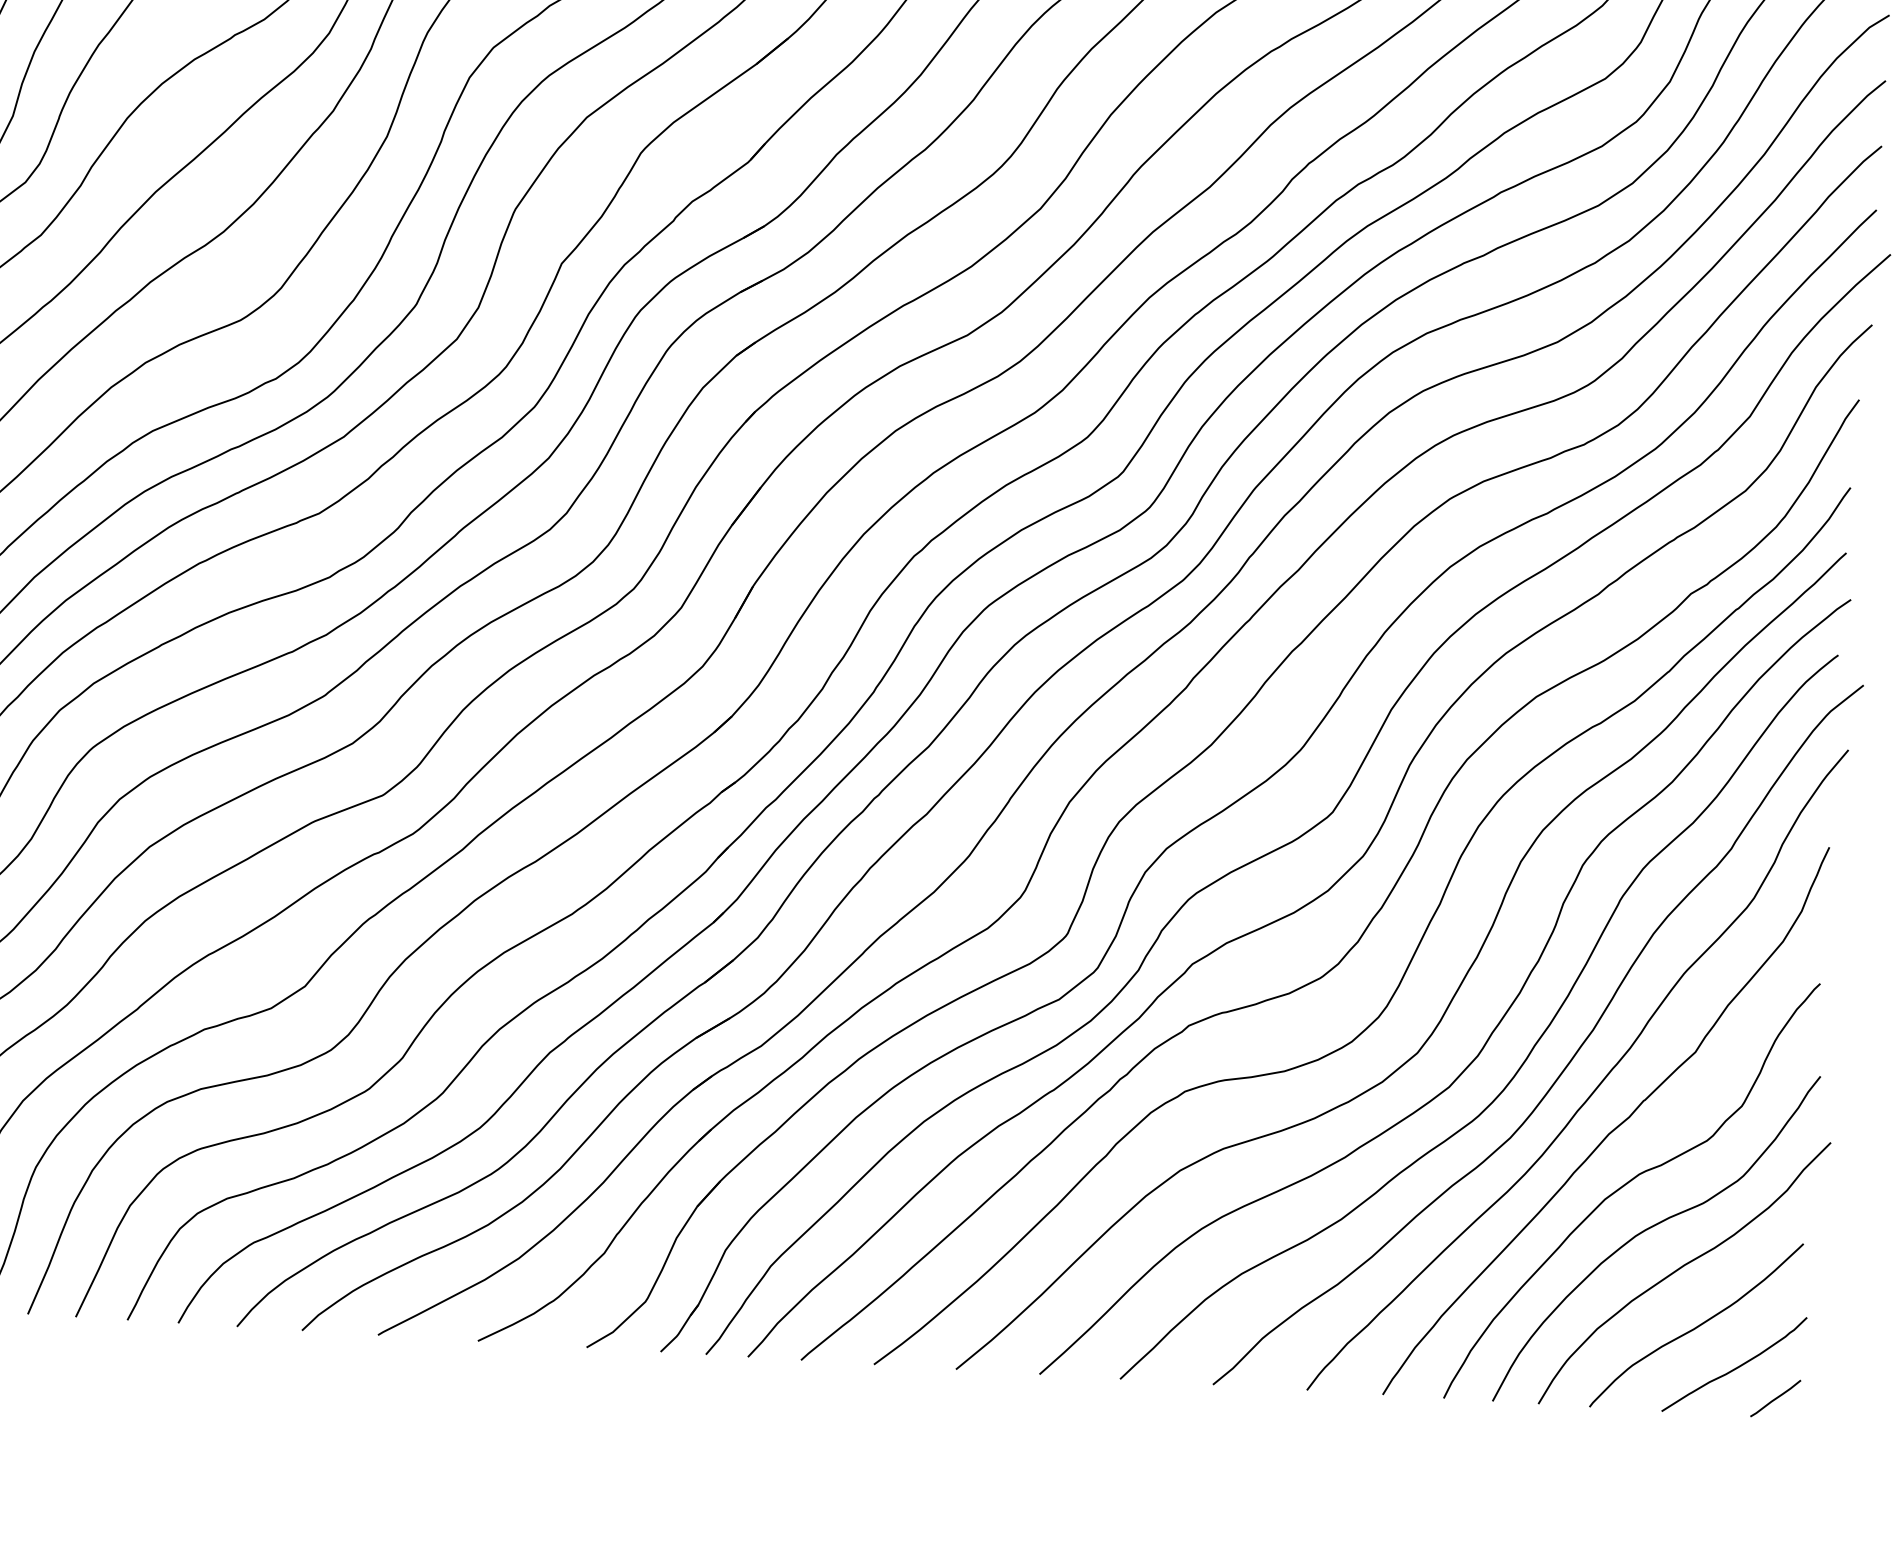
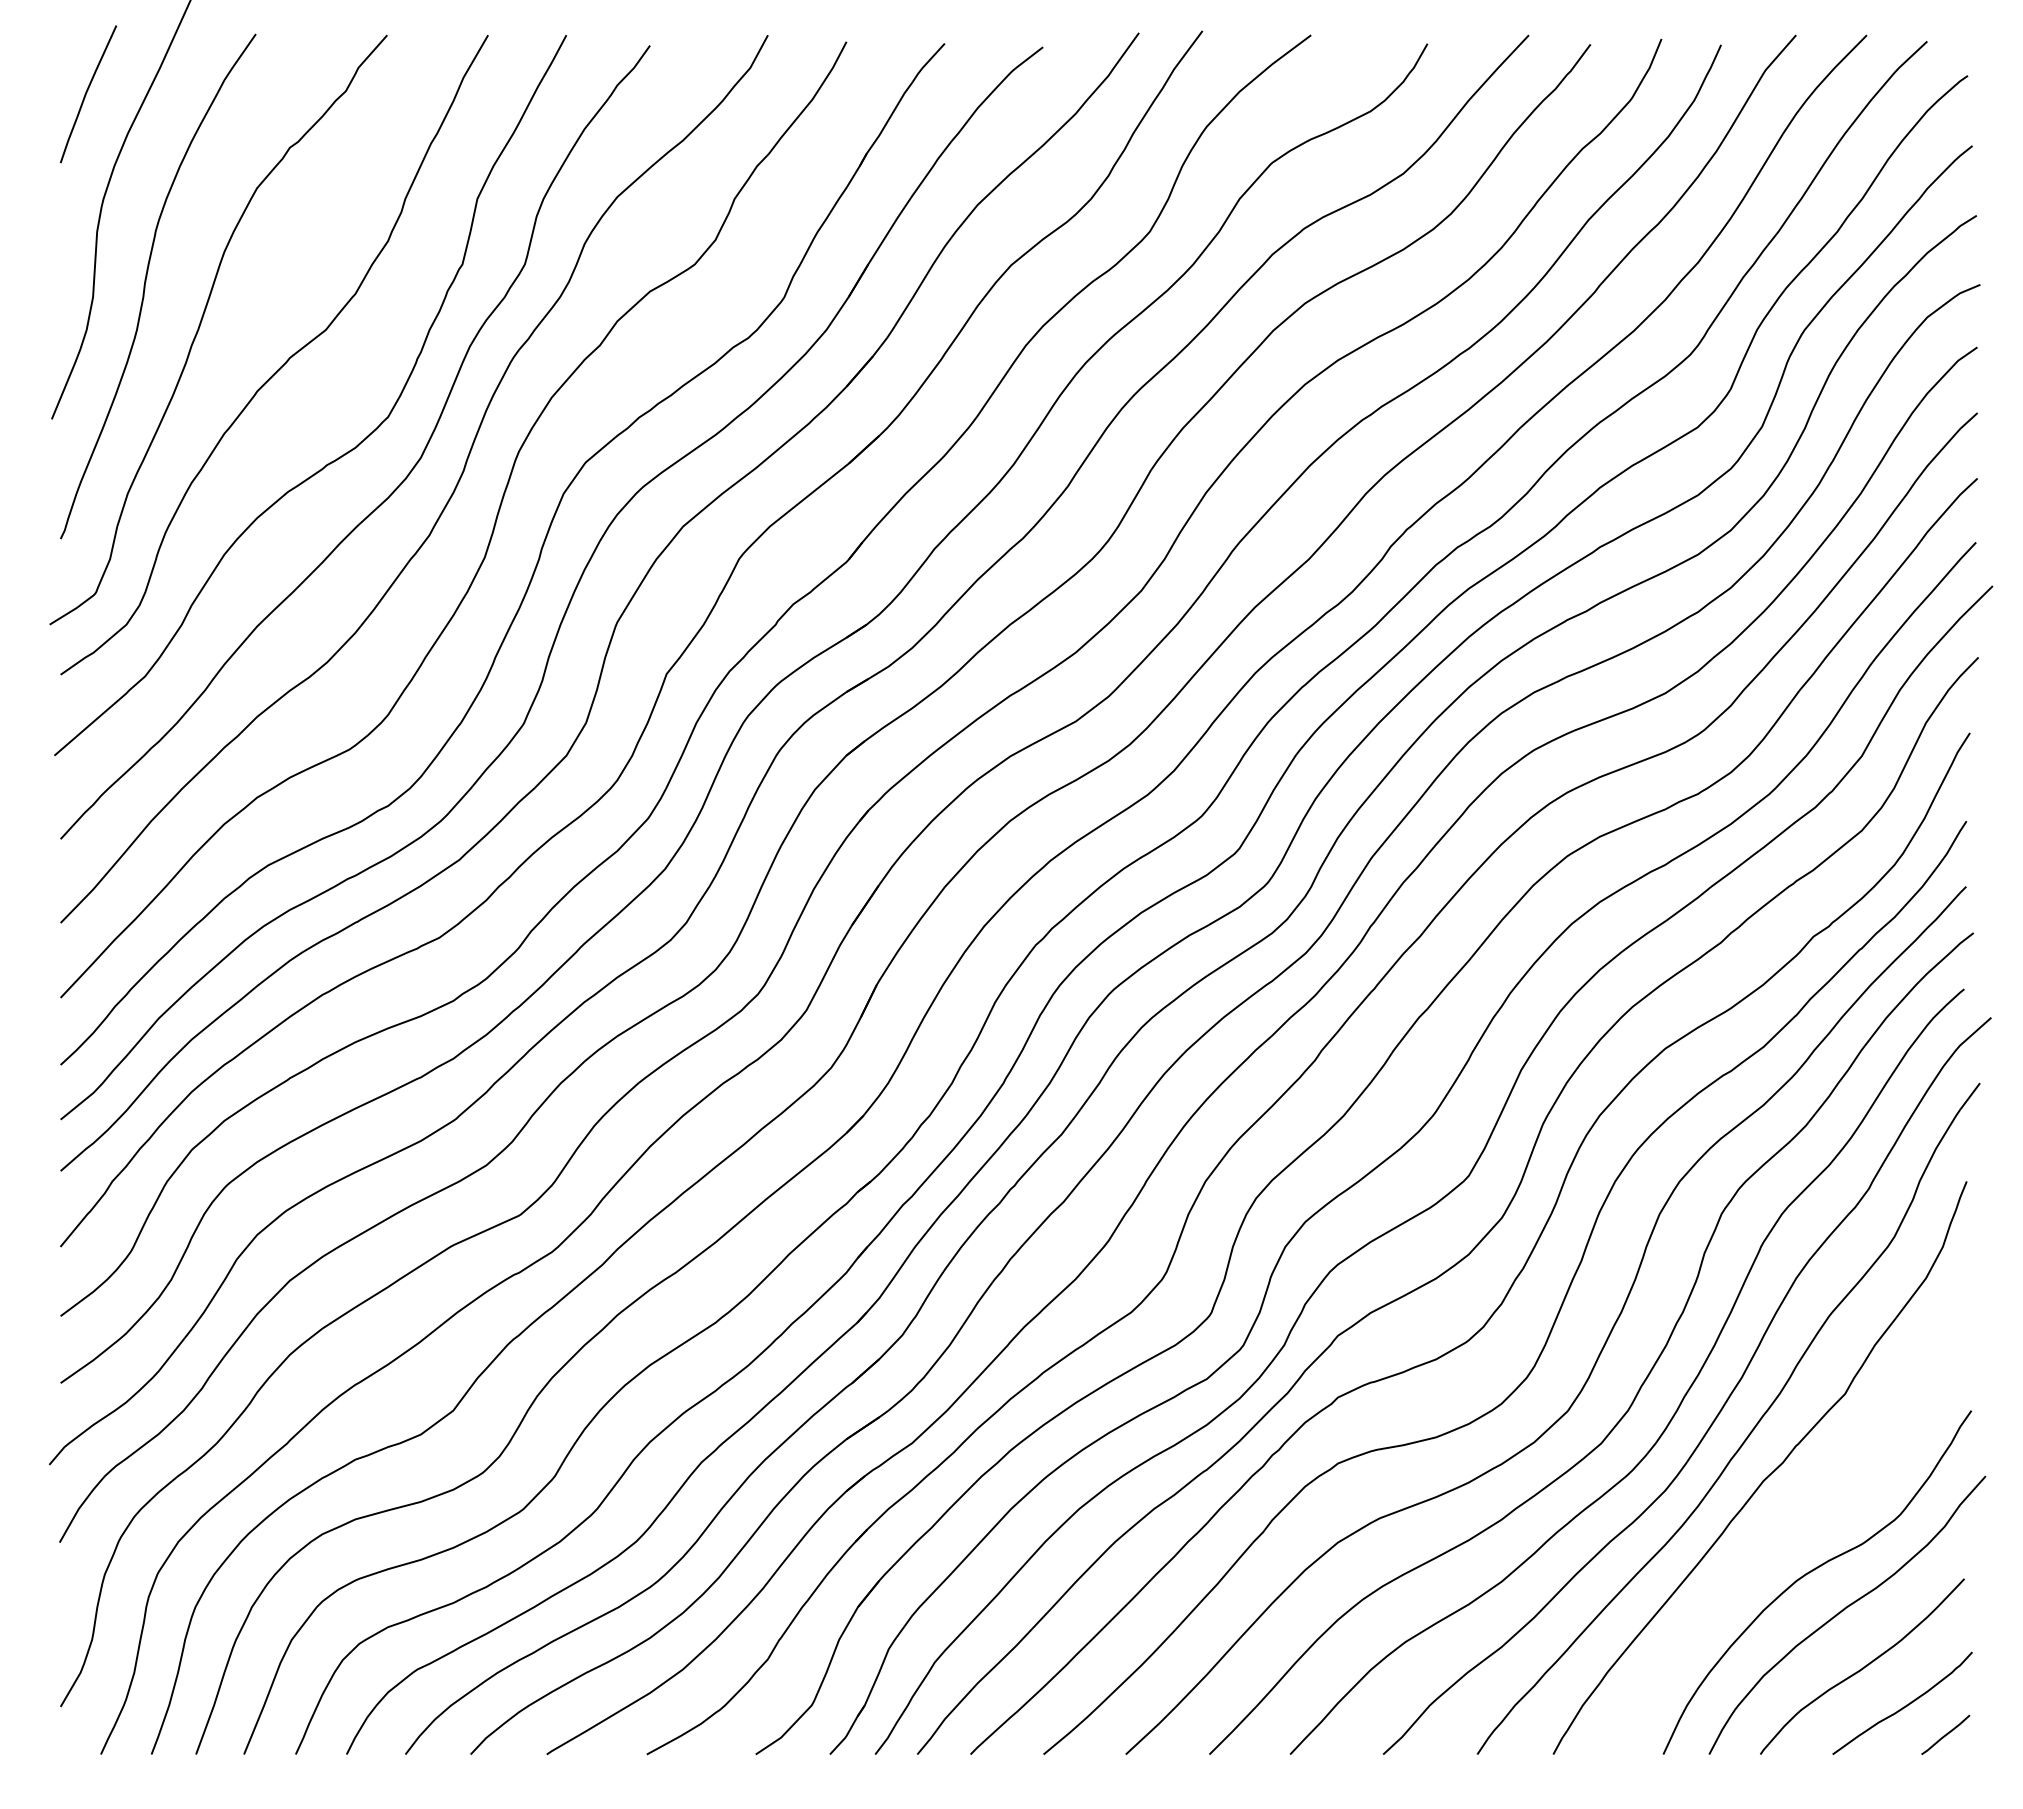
curve: (1626, 1184) -> (1784, 1530), removed

